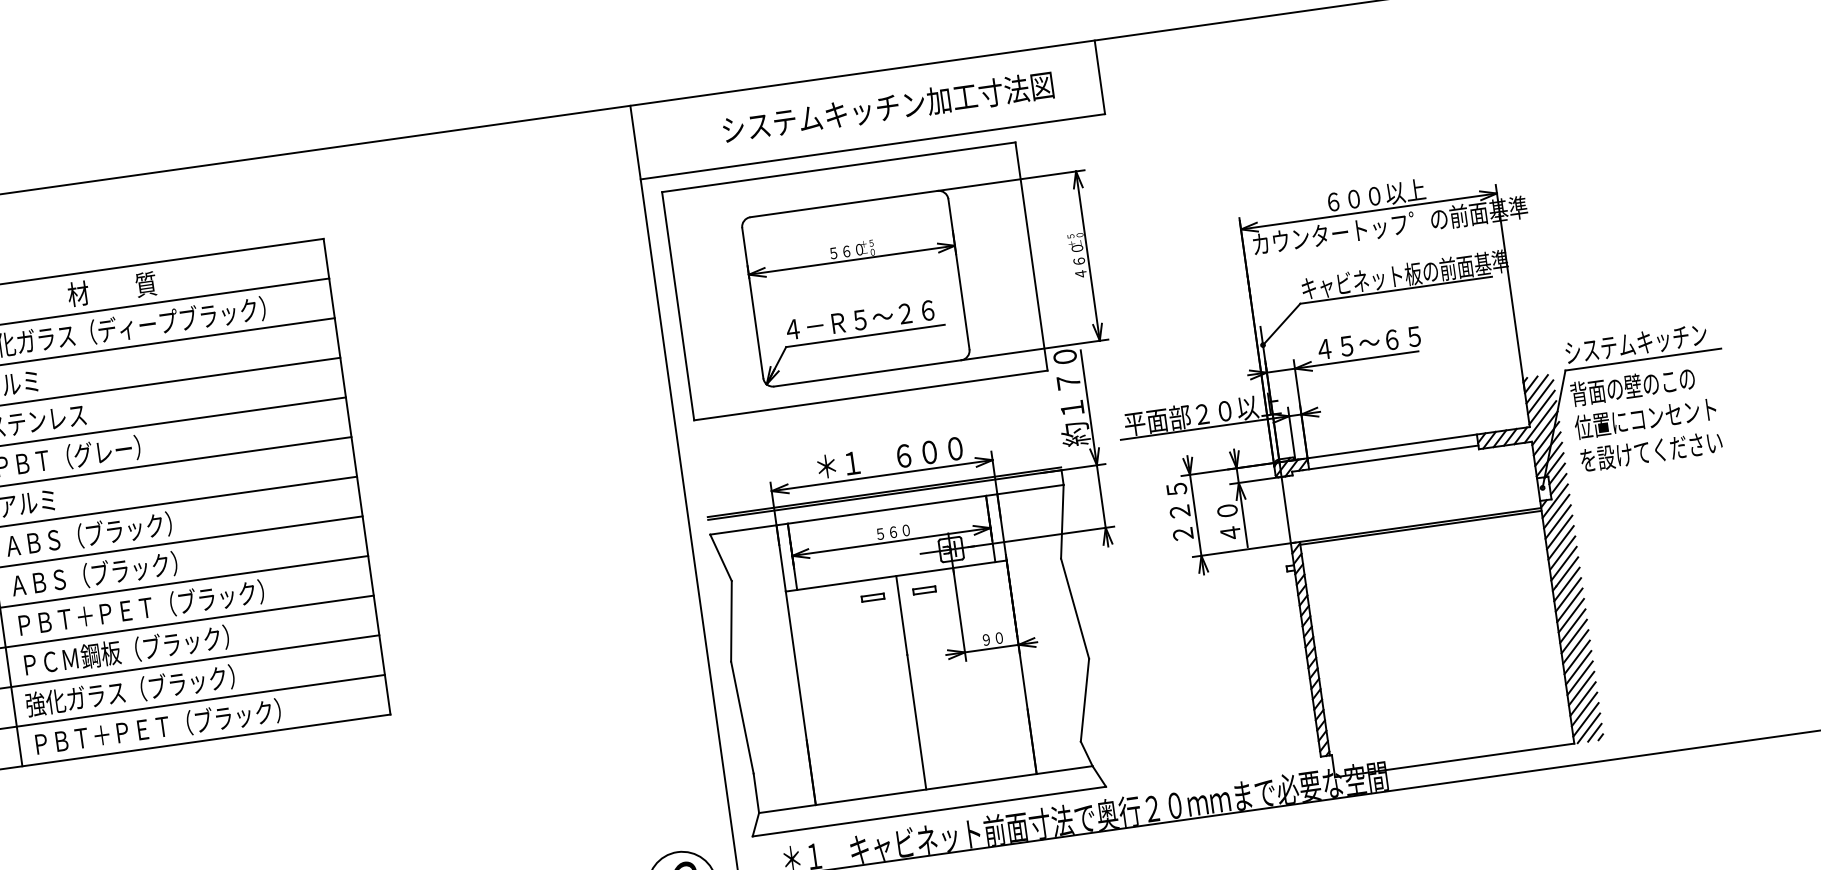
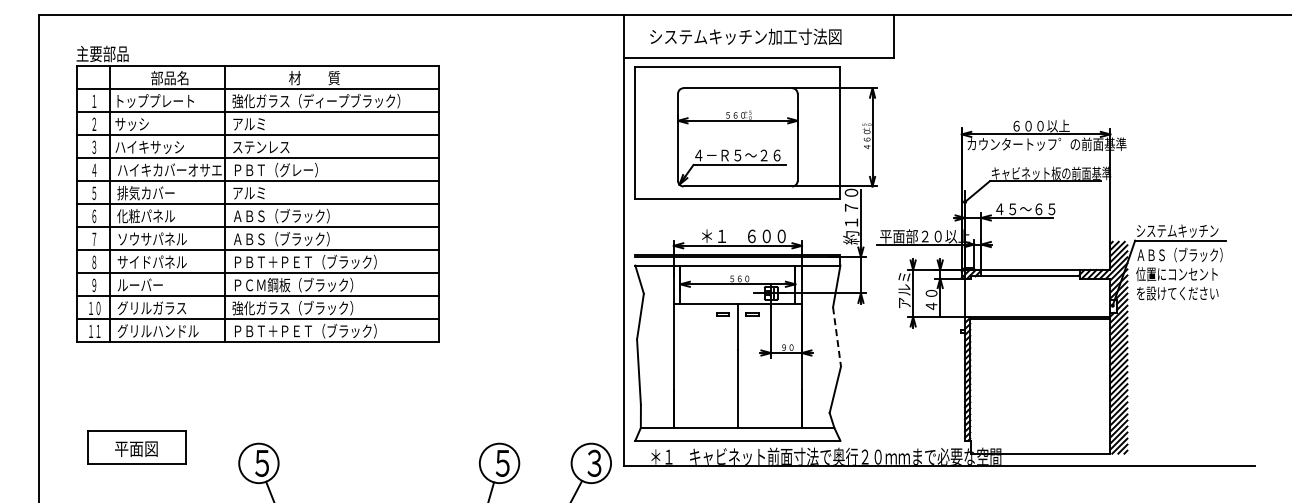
text: (887, 107) -> (745, 36), moved
text: (1645, 383) -> (1179, 254), 背面の壁のこの -> ＡＢＳ（ブラック）
text: (1180, 512) -> (904, 290), ２２５ -> アルミ
line: (1075, 607) -> (837, 336), solid -> dashed

